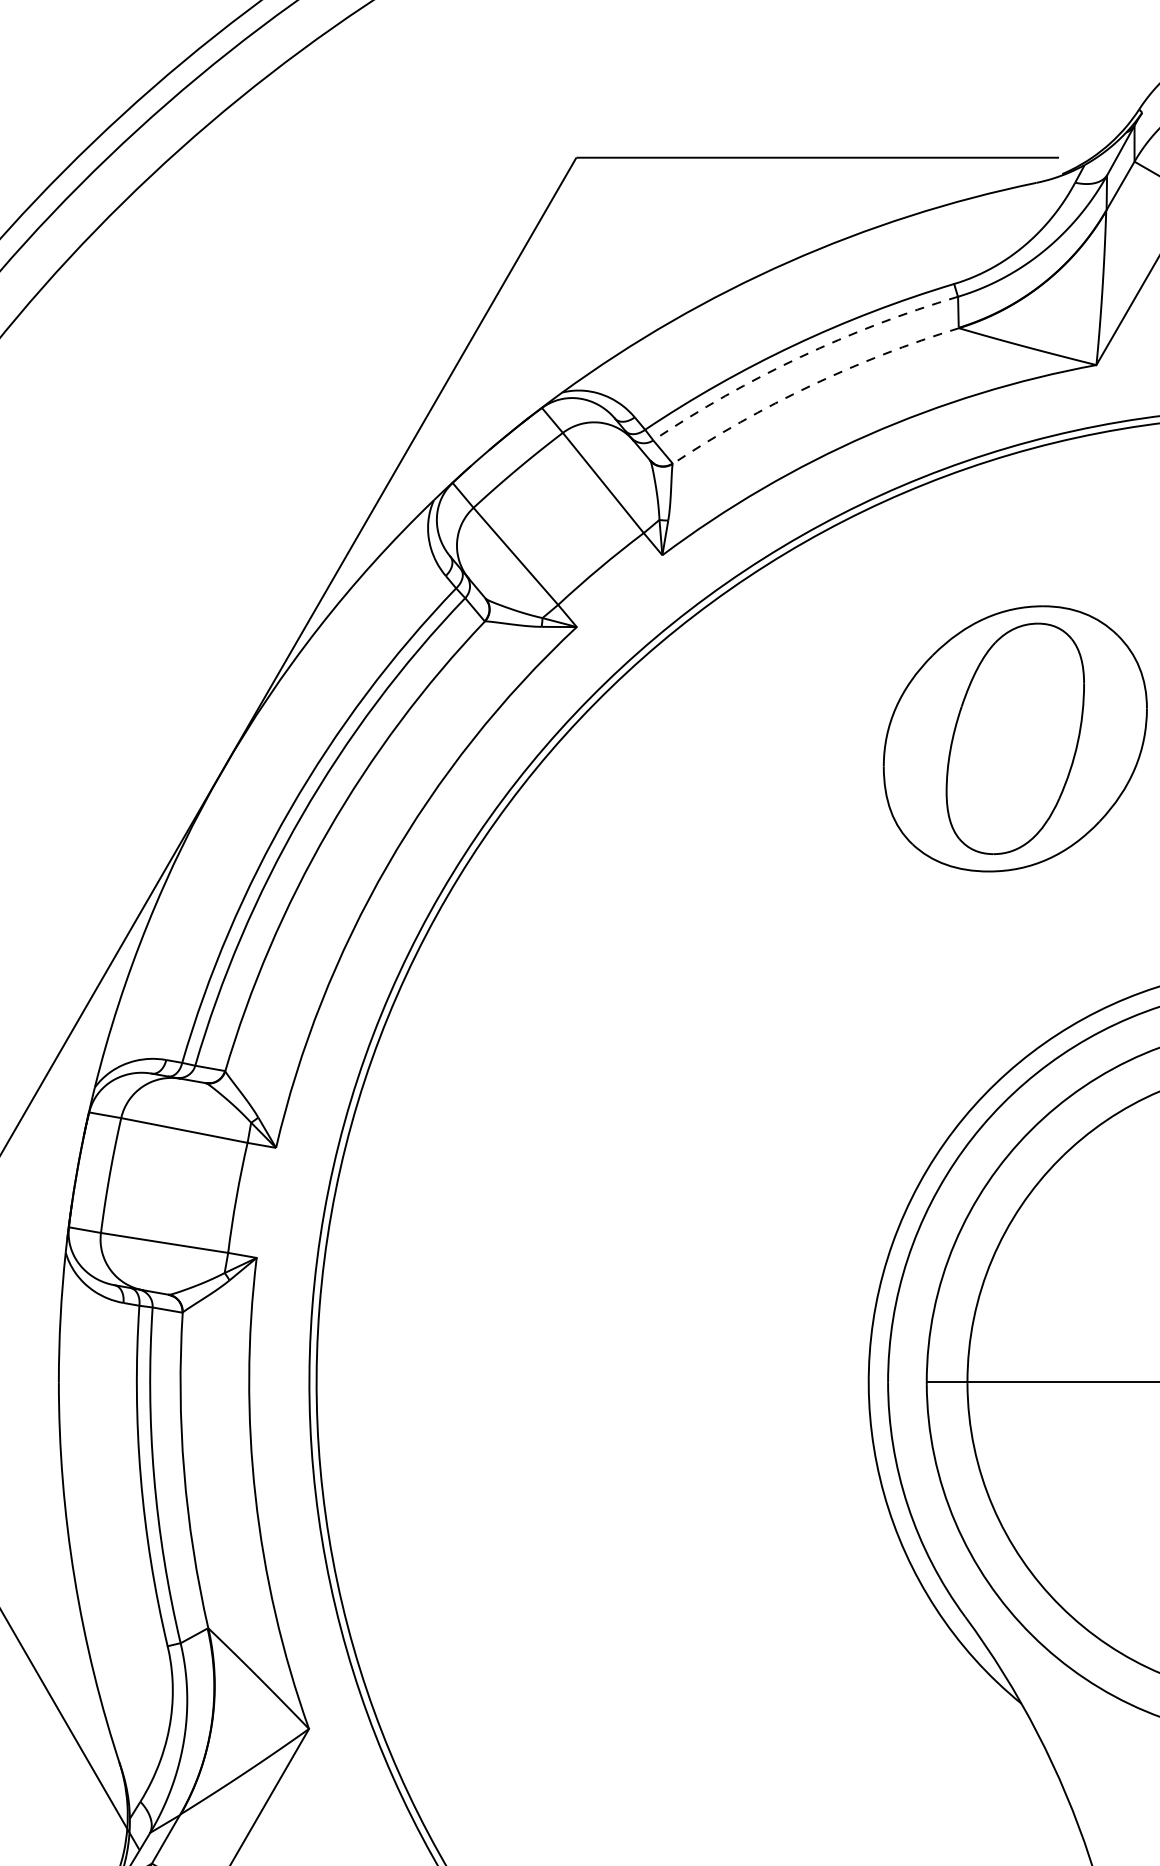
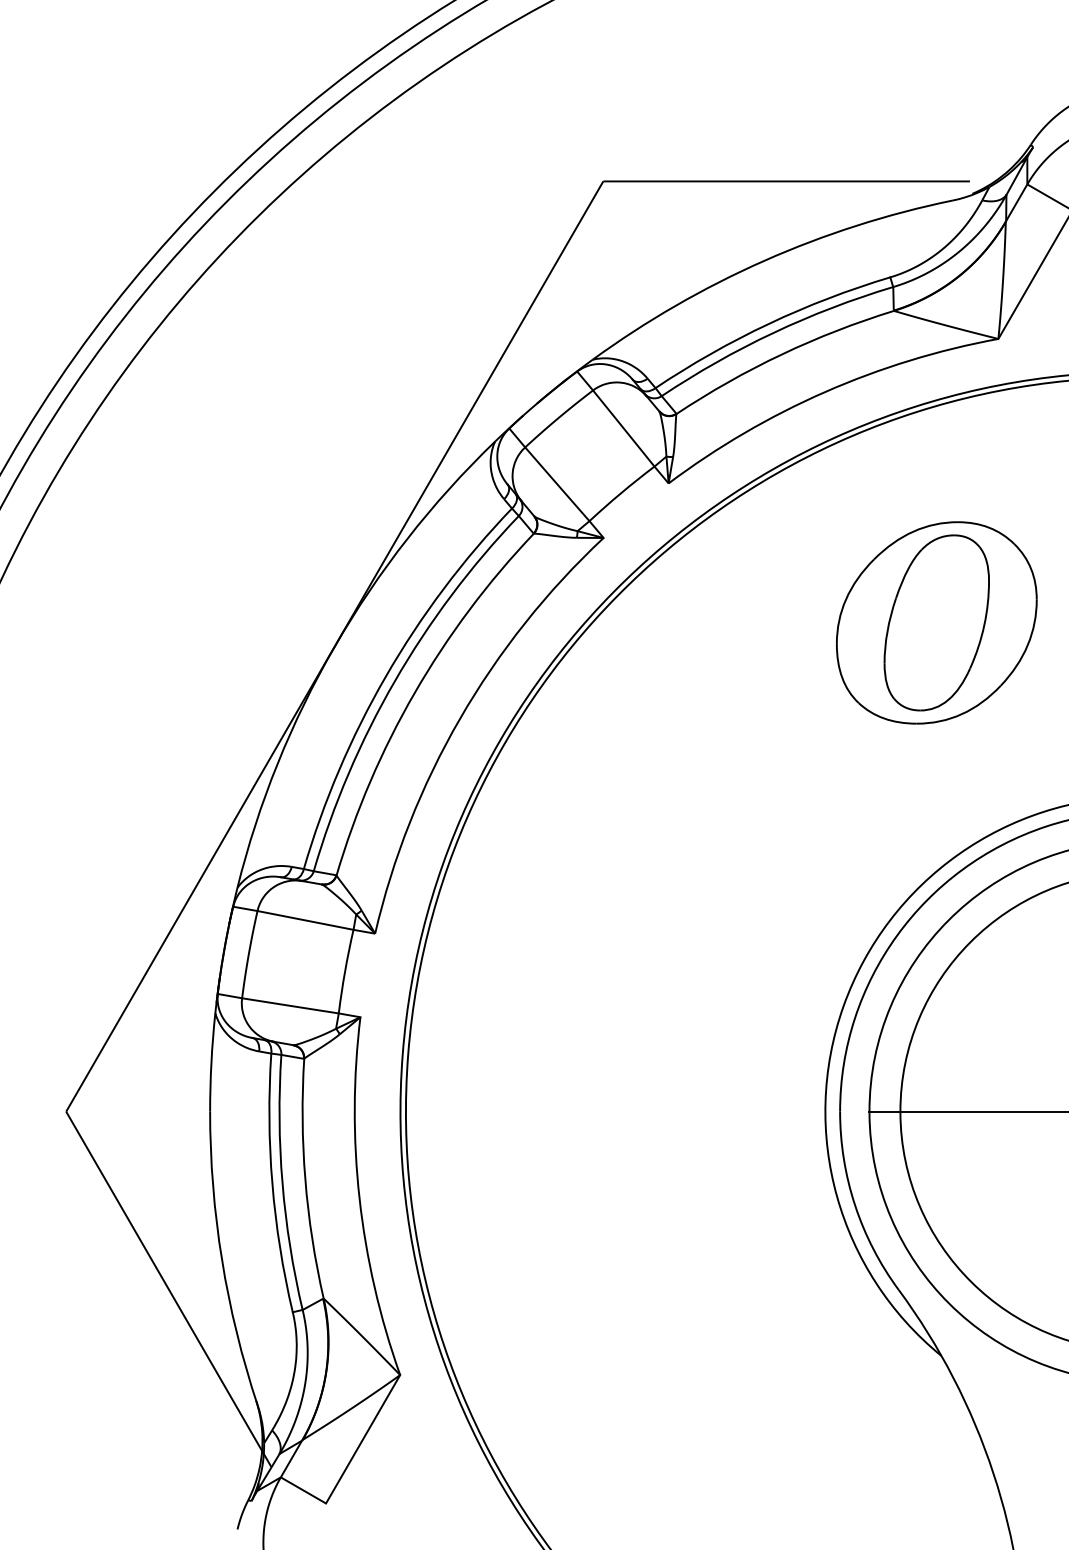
arc: (800, 356) -> (773, 332), dashed -> solid
arc: (810, 385) -> (781, 354), dashed -> solid

